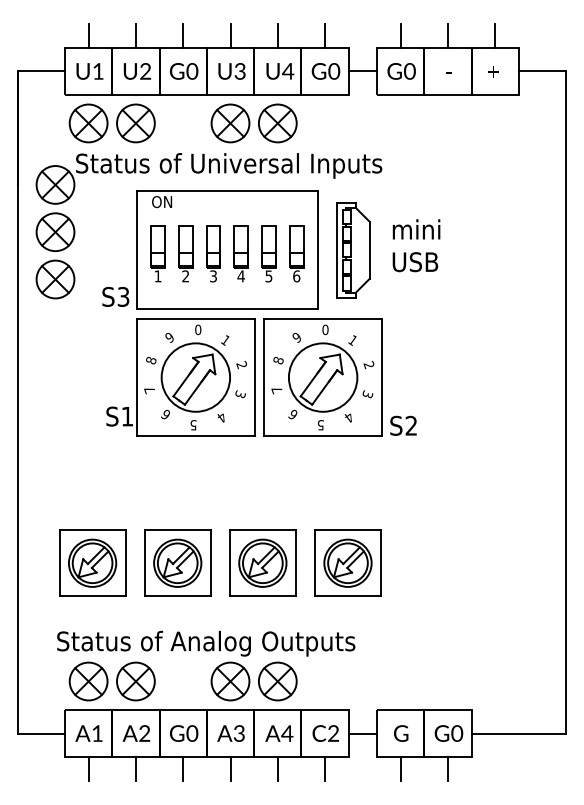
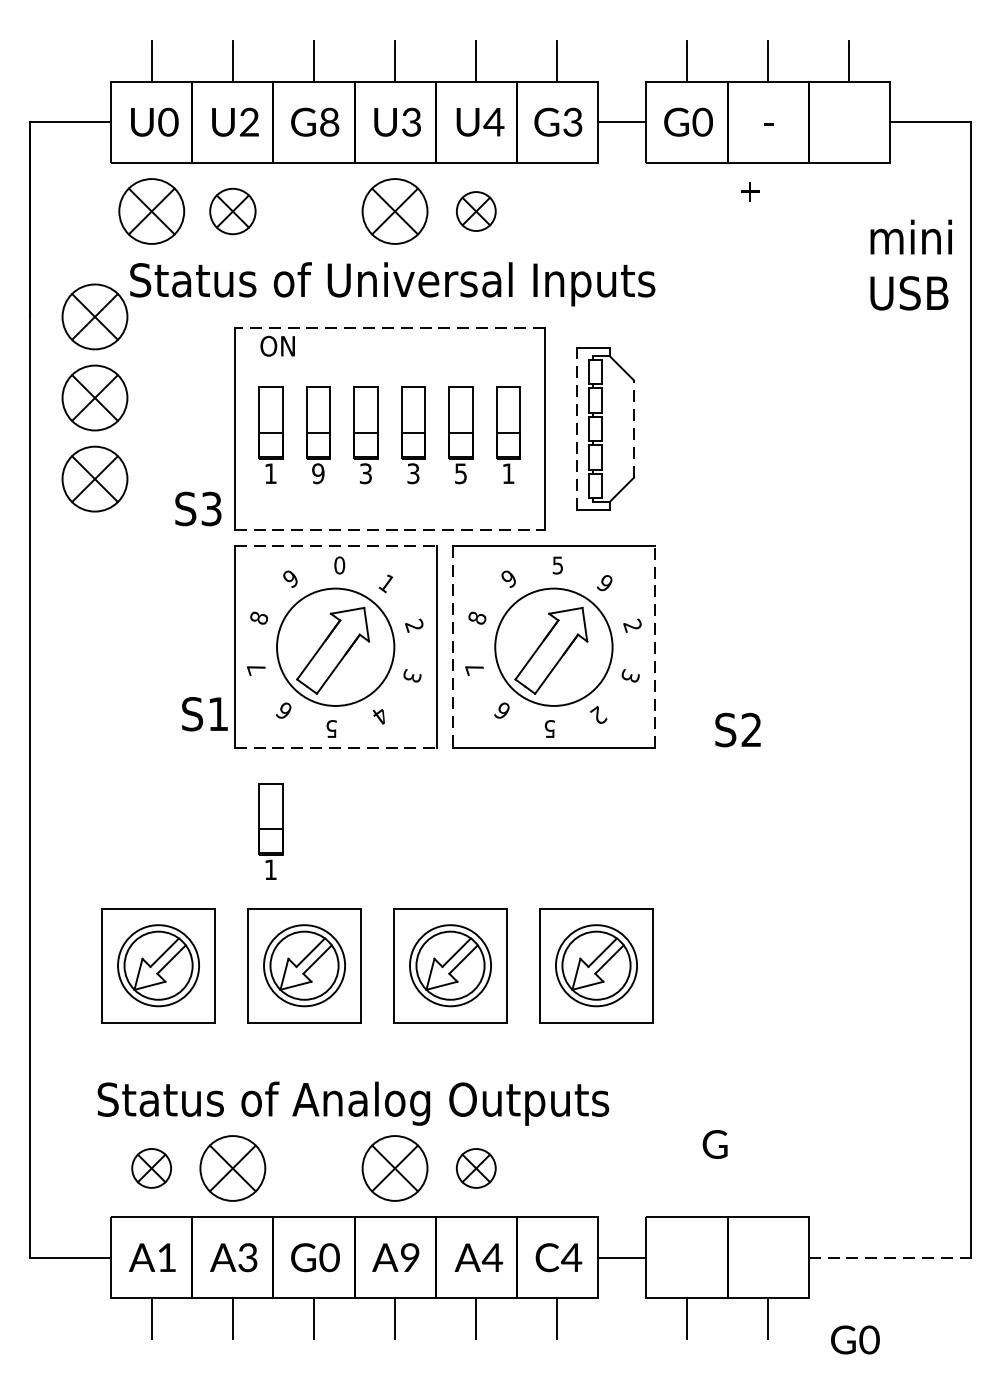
text: (98, 71) -> (168, 122), U1 -> U0
text: (192, 71) -> (329, 122), G0 -> G8
text: (334, 71) -> (573, 122), G0 -> G3
text: (493, 71) -> (750, 190), moved
part: (135, 123) -> (232, 211), size x0.7
part: (277, 123) -> (475, 211), size x0.6
line: (226, 191) -> (388, 328), solid -> dashed
text: (416, 245) -> (911, 264), moved
line: (336, 249) -> (576, 427), solid -> dashed
line: (369, 249) -> (633, 427), solid -> dashed
text: (185, 276) -> (317, 473), 2 -> 9
text: (240, 276) -> (412, 473), 4 -> 3
text: (296, 276) -> (508, 473), 6 -> 1
line: (227, 309) -> (389, 530), solid -> dashed
line: (195, 318) -> (335, 545), solid -> dashed
text: (325, 329) -> (557, 564), 0 -> 5
text: (352, 340) -> (604, 583), 1 -> 9
line: (264, 377) -> (453, 647), solid -> dashed
line: (382, 377) -> (655, 647), solid -> dashed
text: (349, 416) -> (599, 714), 4 -> 2
text: (403, 425) -> (737, 729), moved
line: (195, 436) -> (335, 748), solid -> dashed
part: (157, 484) -> (269, 830), added
part: (88, 681) -> (151, 1168), size x0.6
part: (277, 681) -> (475, 1168), size x0.6
text: (238, 733) -> (408, 1257), A3 -> A9
text: (333, 733) -> (571, 1257), C2 -> C4
text: (401, 733) -> (715, 1144), moved
text: (448, 733) -> (854, 1339), moved
line: (519, 733) -> (890, 1257), solid -> dashed
text: (144, 735) -> (247, 1261), A2 -> A3

